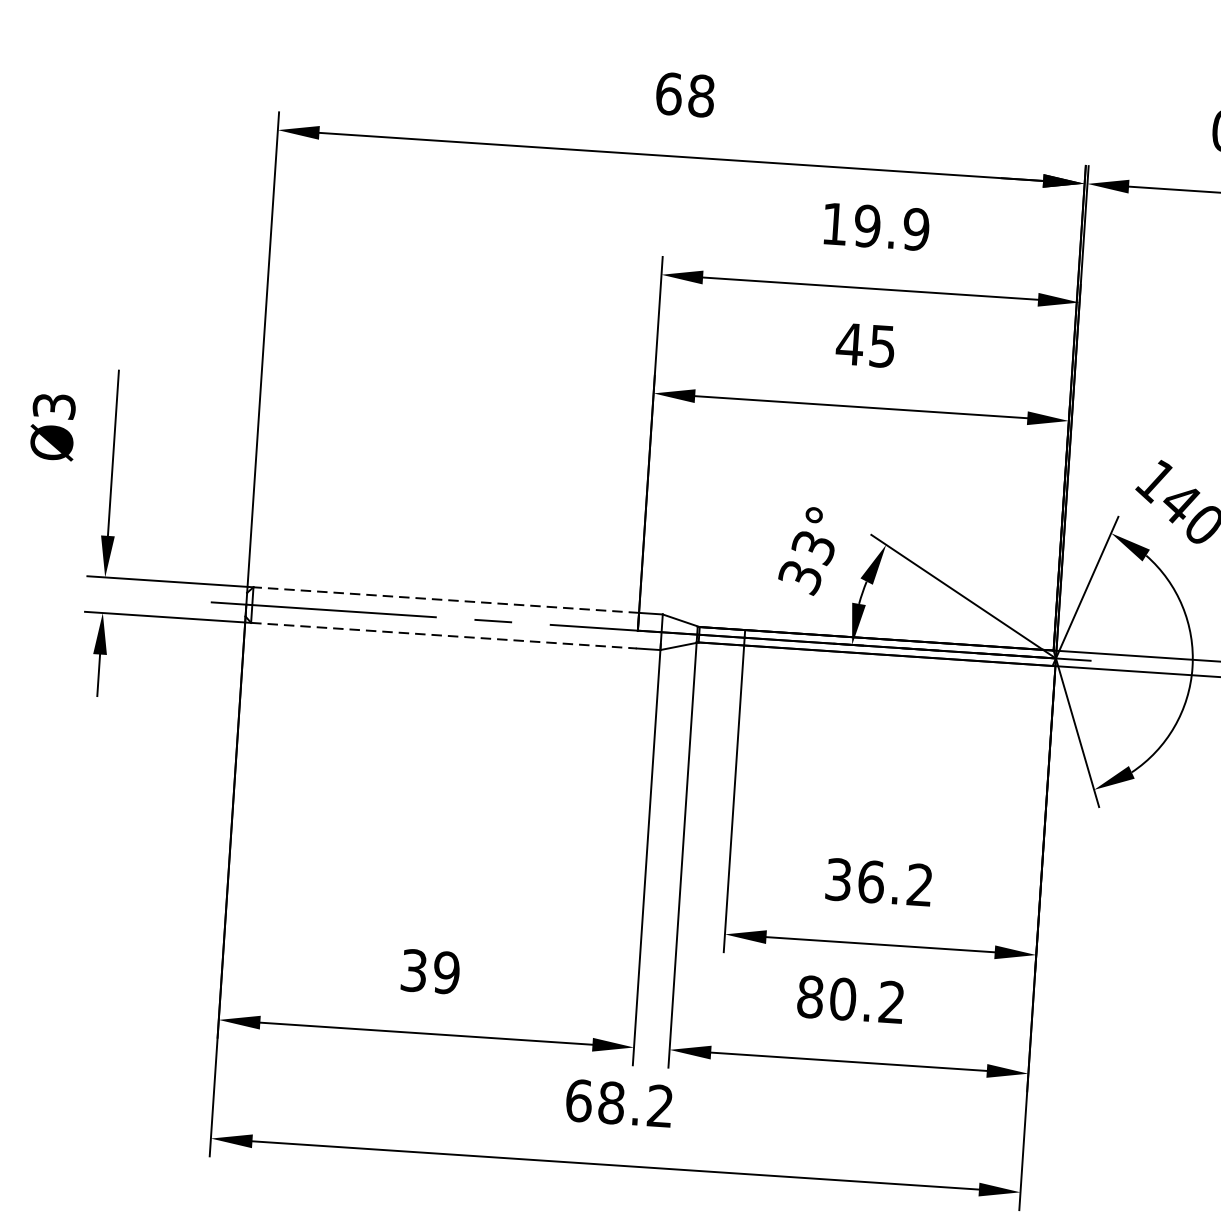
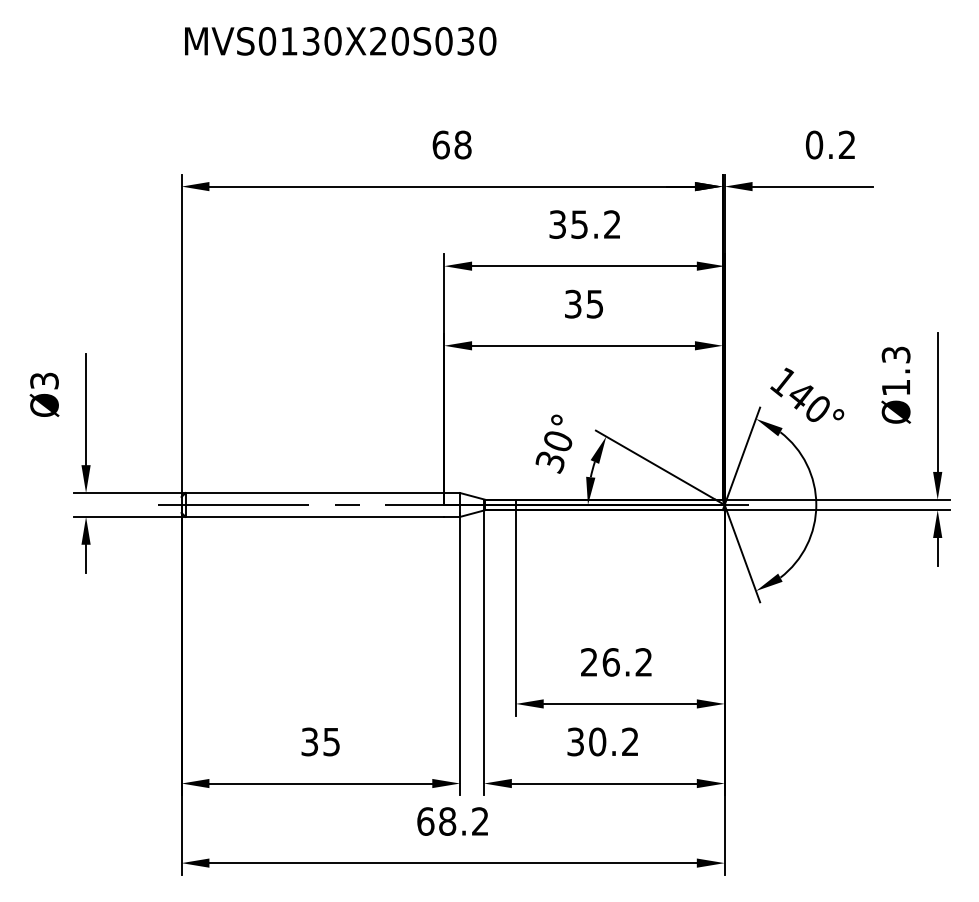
text: (874, 226) -> (584, 224), 19.9 -> 35.2
text: (850, 343) -> (573, 303), 45 -> 35
text: (812, 548) -> (557, 442), 33° -> 30°
line: (445, 600) -> (314, 493), dashed -> solid
line: (444, 635) -> (315, 516), dashed -> solid
text: (838, 879) -> (589, 662), 36.2 -> 26.2
text: (446, 972) -> (331, 741), 39 -> 35
text: (810, 996) -> (575, 741), 80.2 -> 30.2

